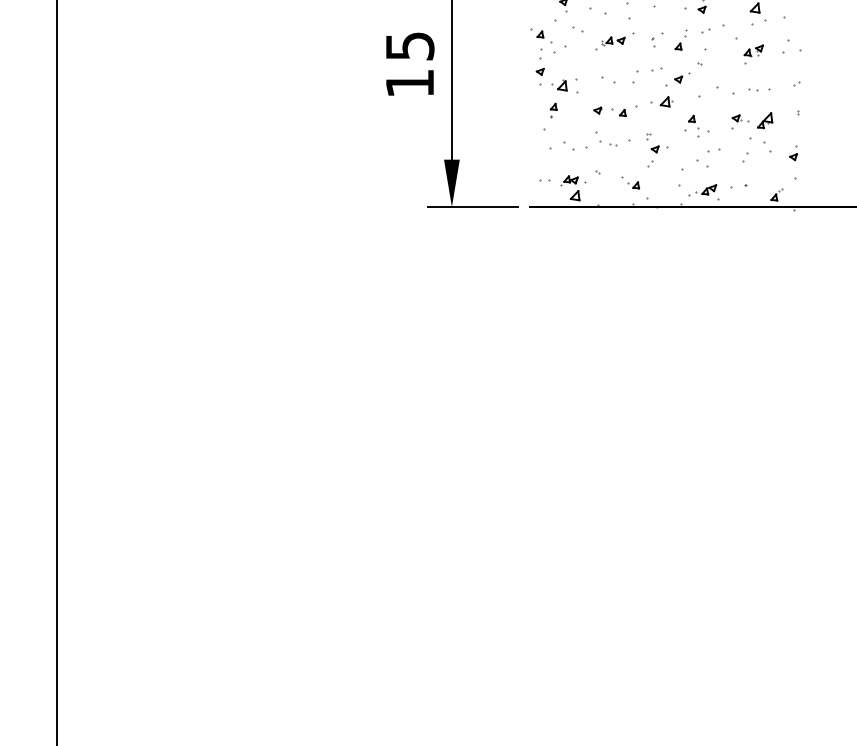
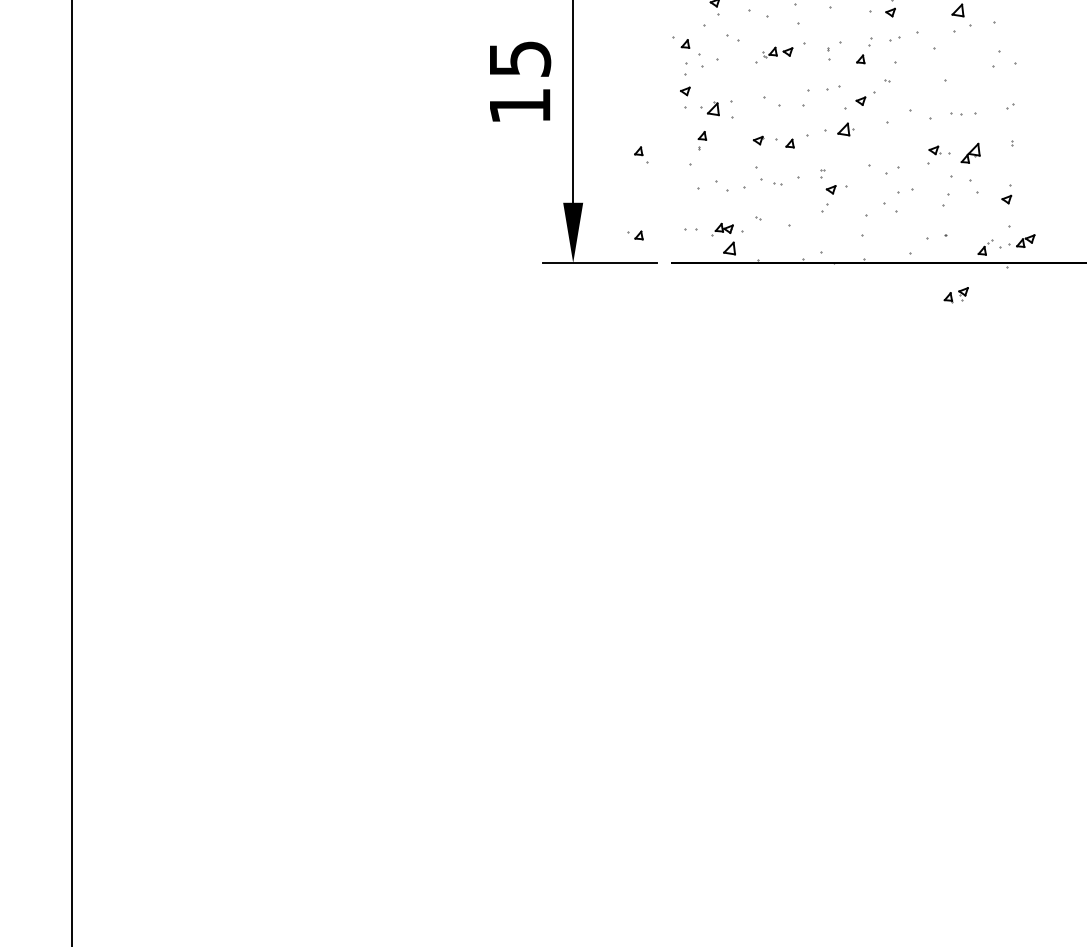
part: (753, 51) -> (955, 295), moved
part: (694, 121) -> (641, 154), moved
part: (633, 185) -> (635, 235), moved
part: (702, 190) -> (1017, 241), moved

